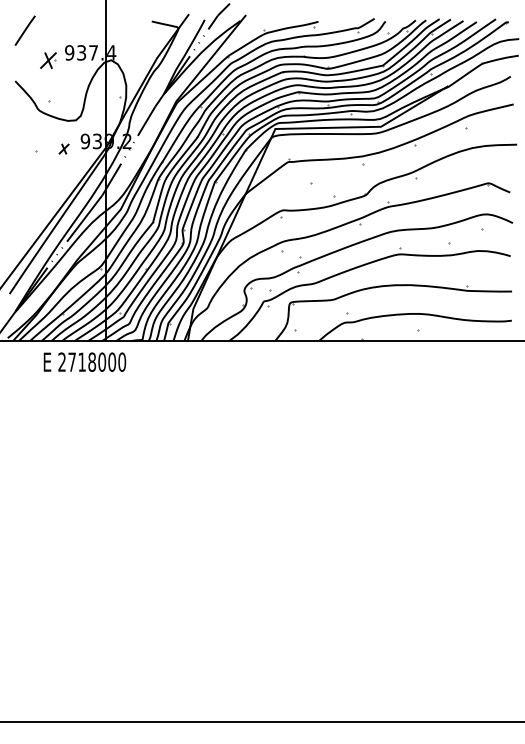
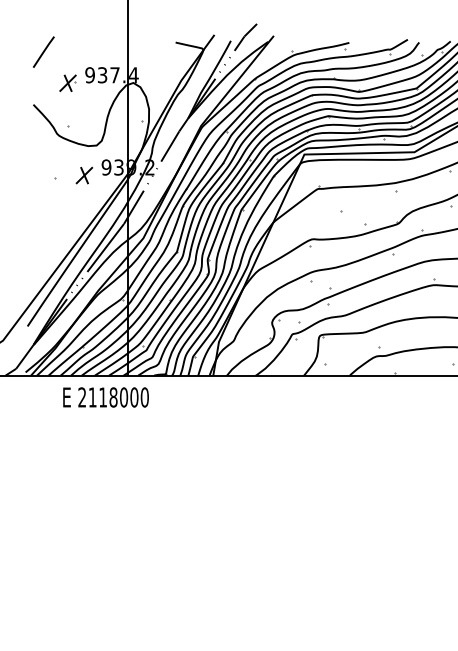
part: (63, 148) -> (83, 174), size x1.67
text: (71, 361) -> (92, 396), 2718000 -> 2118000

